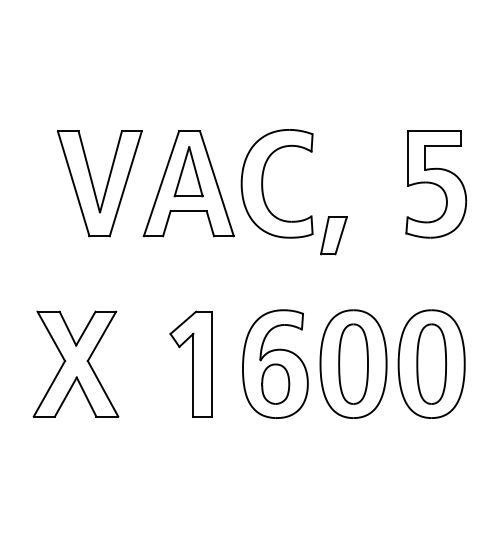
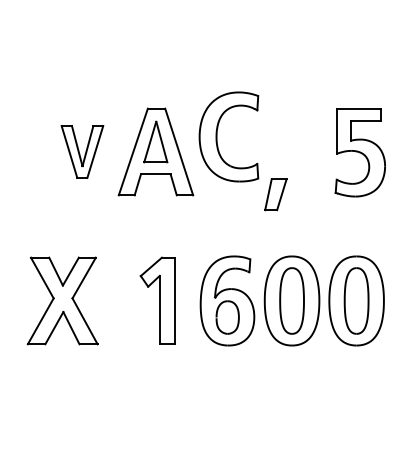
part: (99, 183) -> (82, 151), size x0.6
part: (263, 183) -> (217, 136), moved

